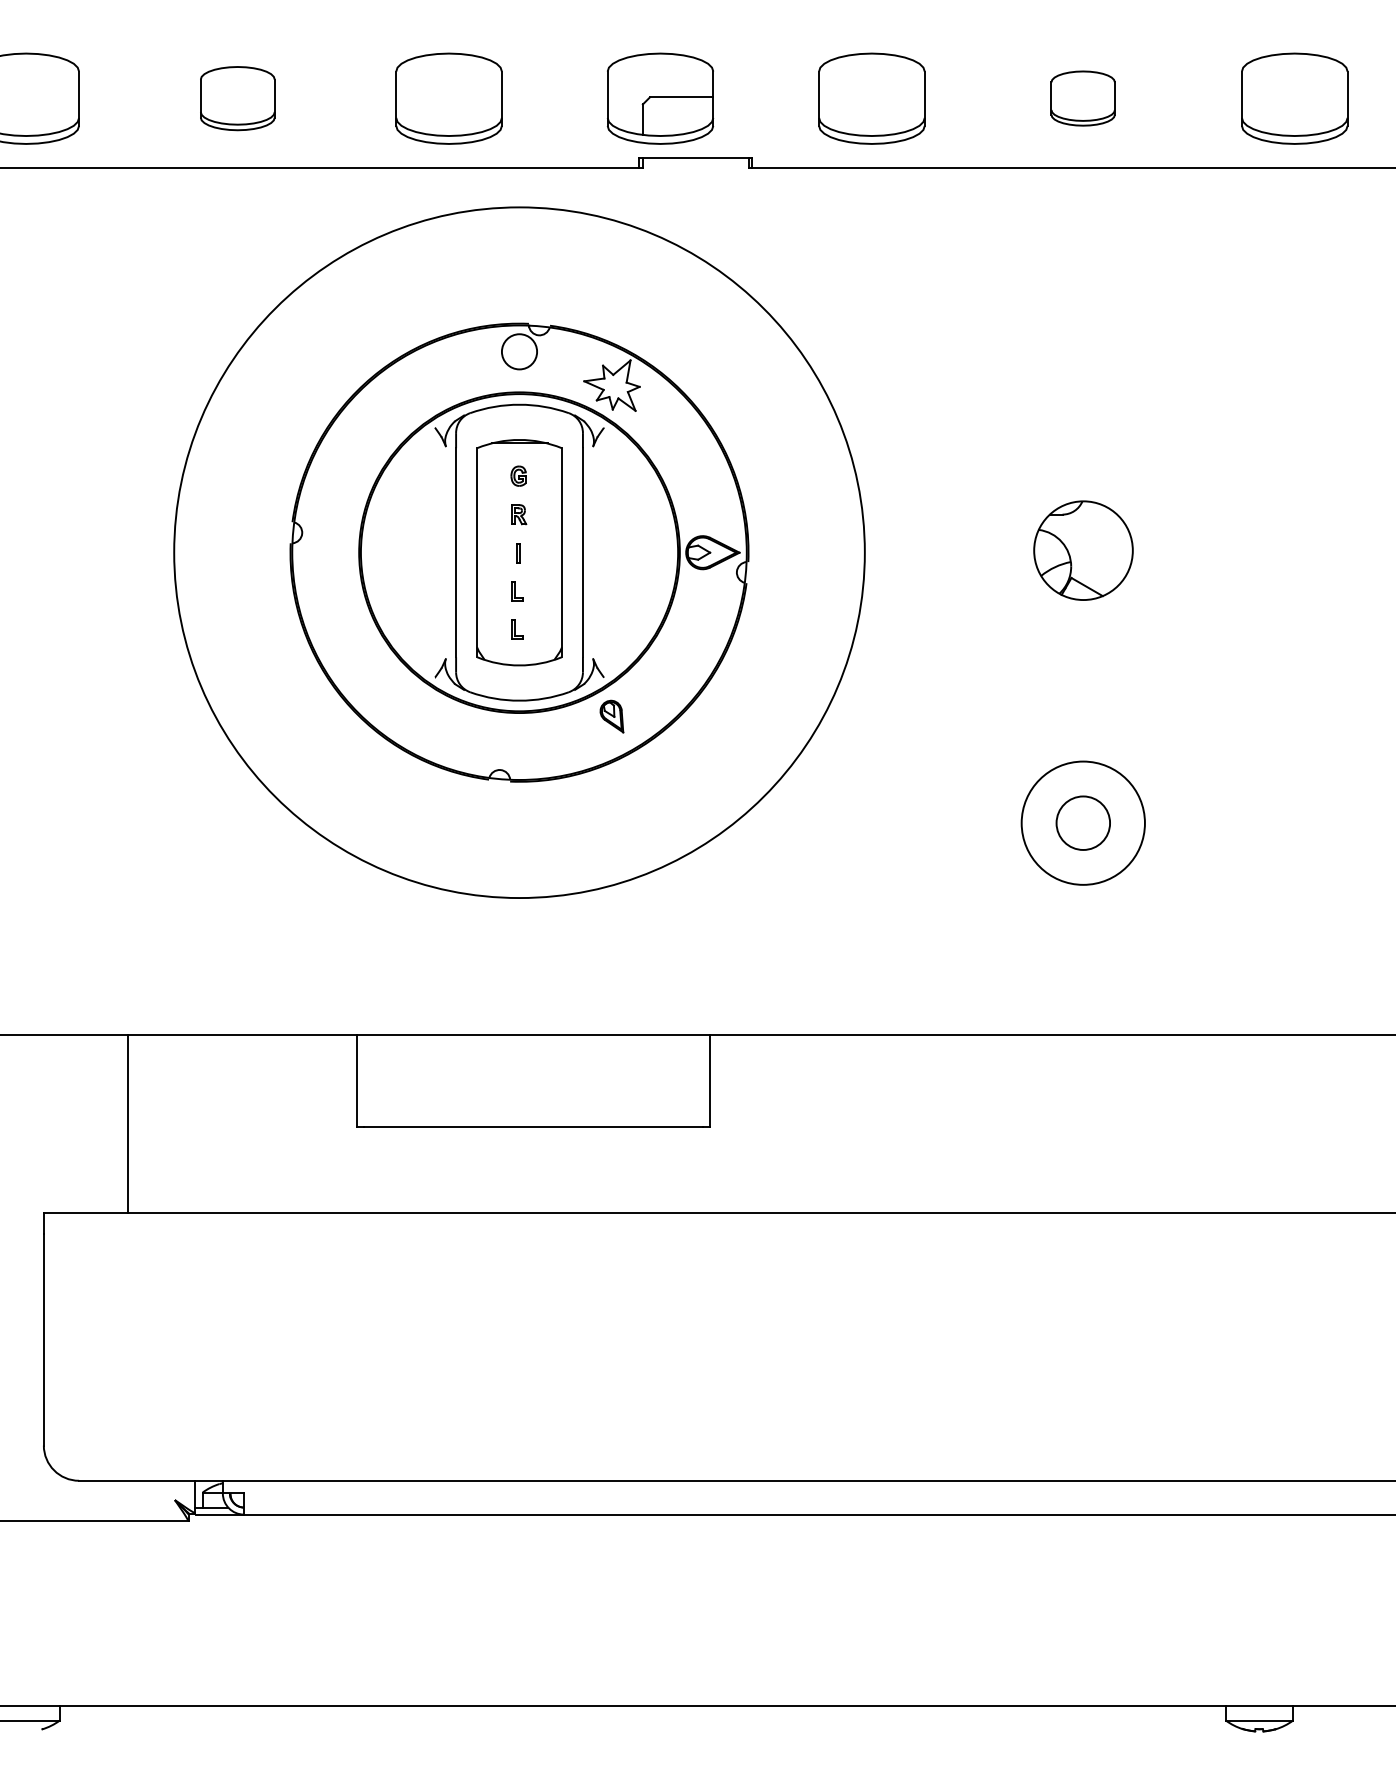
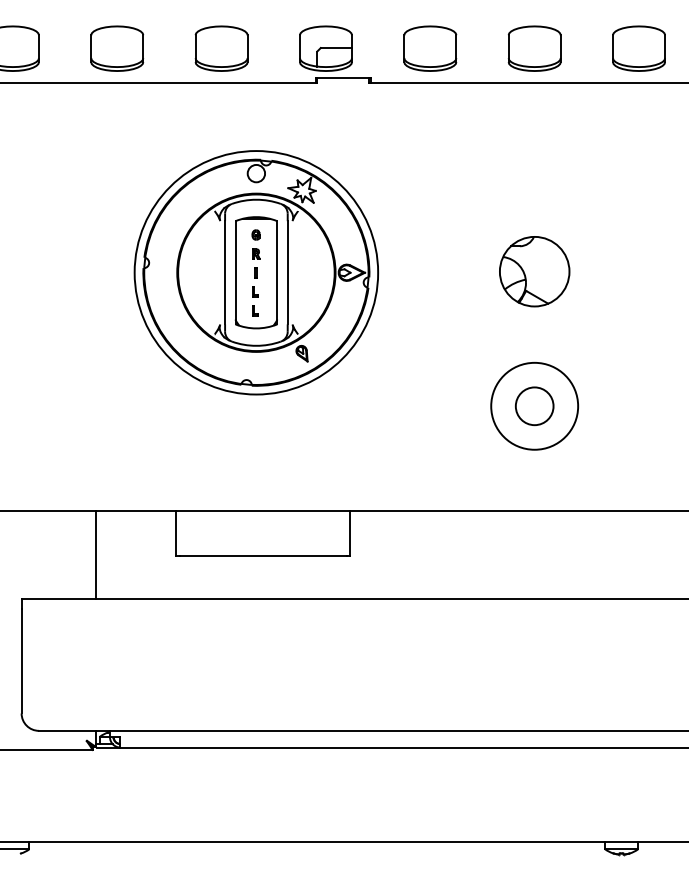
part: (238, 98) -> (117, 48), size x1.43
part: (1082, 98) -> (534, 48), size x1.67
part: (1082, 550) -> (534, 271), size x1.43
circle: (519, 552) -> (256, 272), size x0.71
circle: (1082, 821) -> (534, 405), size x1.43
circle: (1082, 823) -> (534, 406), size x1.43
line: (128, 1123) -> (96, 554), moved

